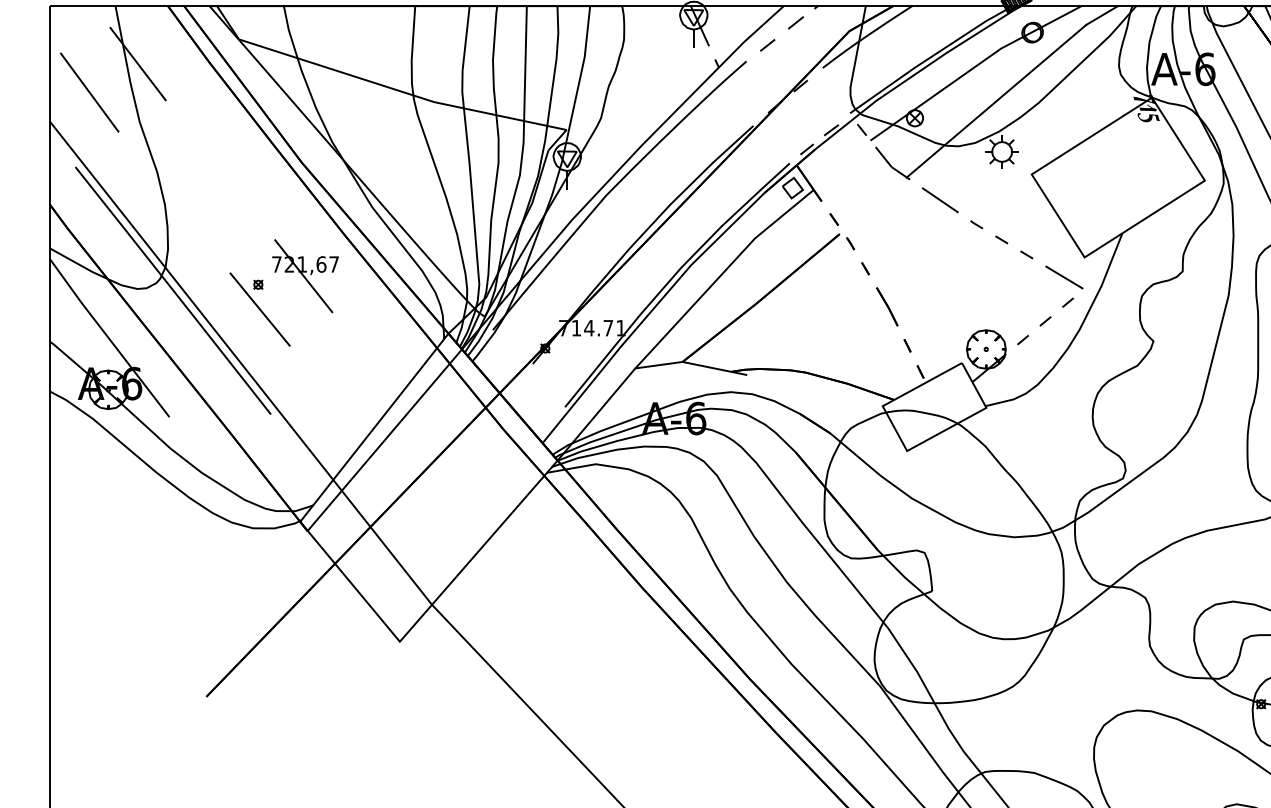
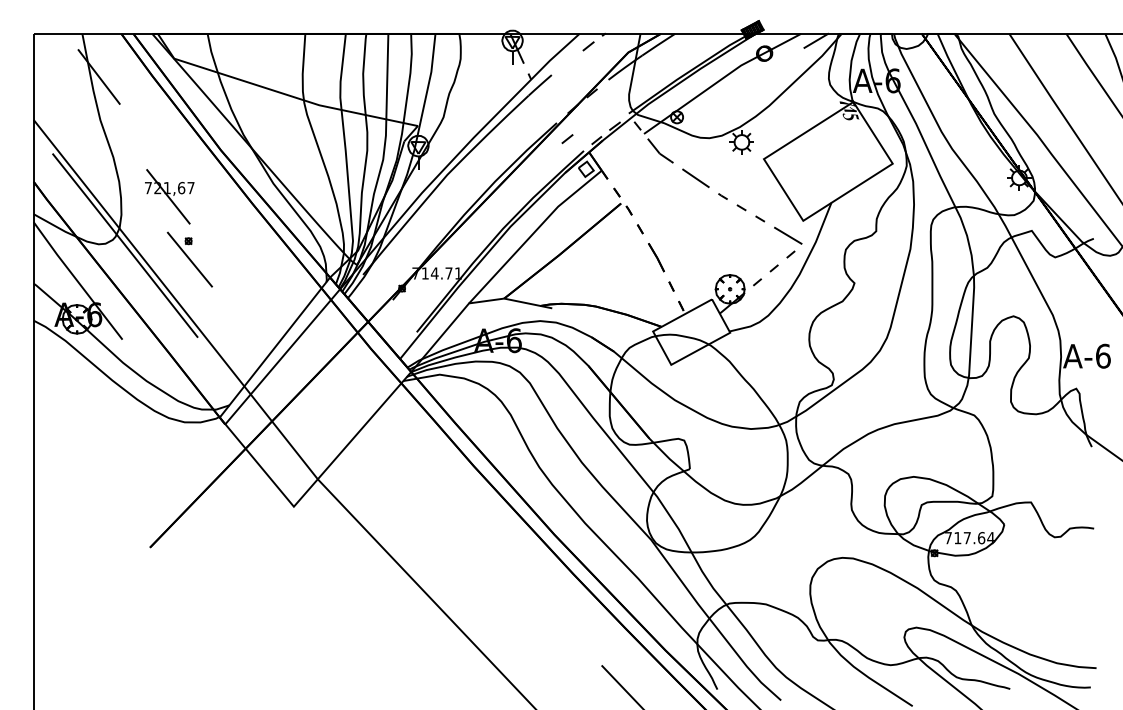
line: (767, 45) -> (567, 139), moved
line: (88, 92) -> (62, 98), removed
line: (996, 101) -> (737, 104), removed
part: (305, 275) -> (169, 196), moved

